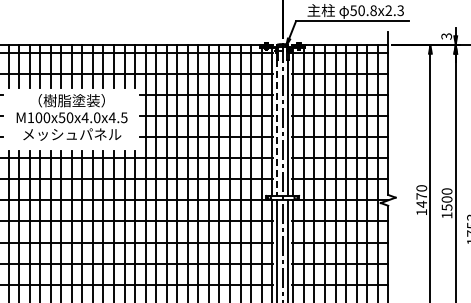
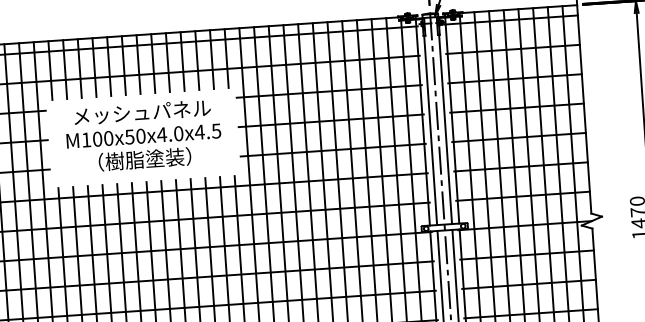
text: (72, 100) -> (142, 112), （樹脂塗装） -> メッシュパネル
line: (277, 127) -> (430, 130), dashed -> solid
text: (72, 134) -> (145, 159), メッシュパネル -> （樹脂塗装）

